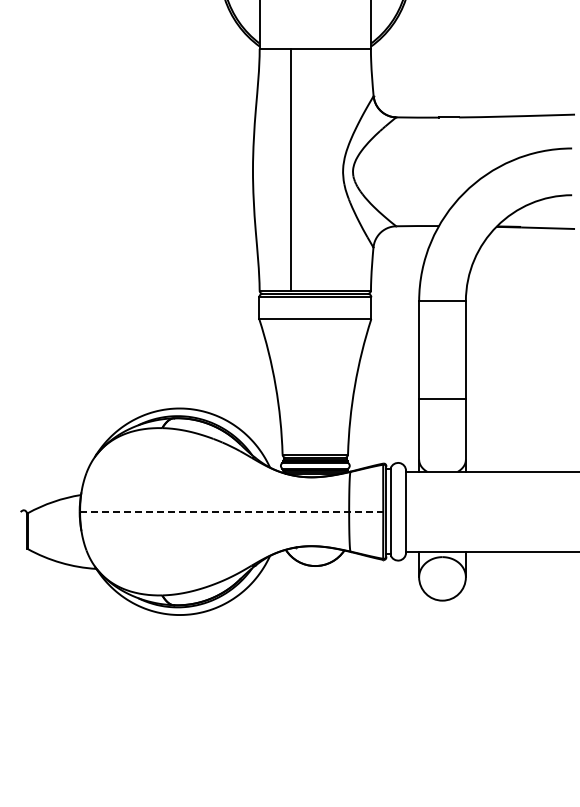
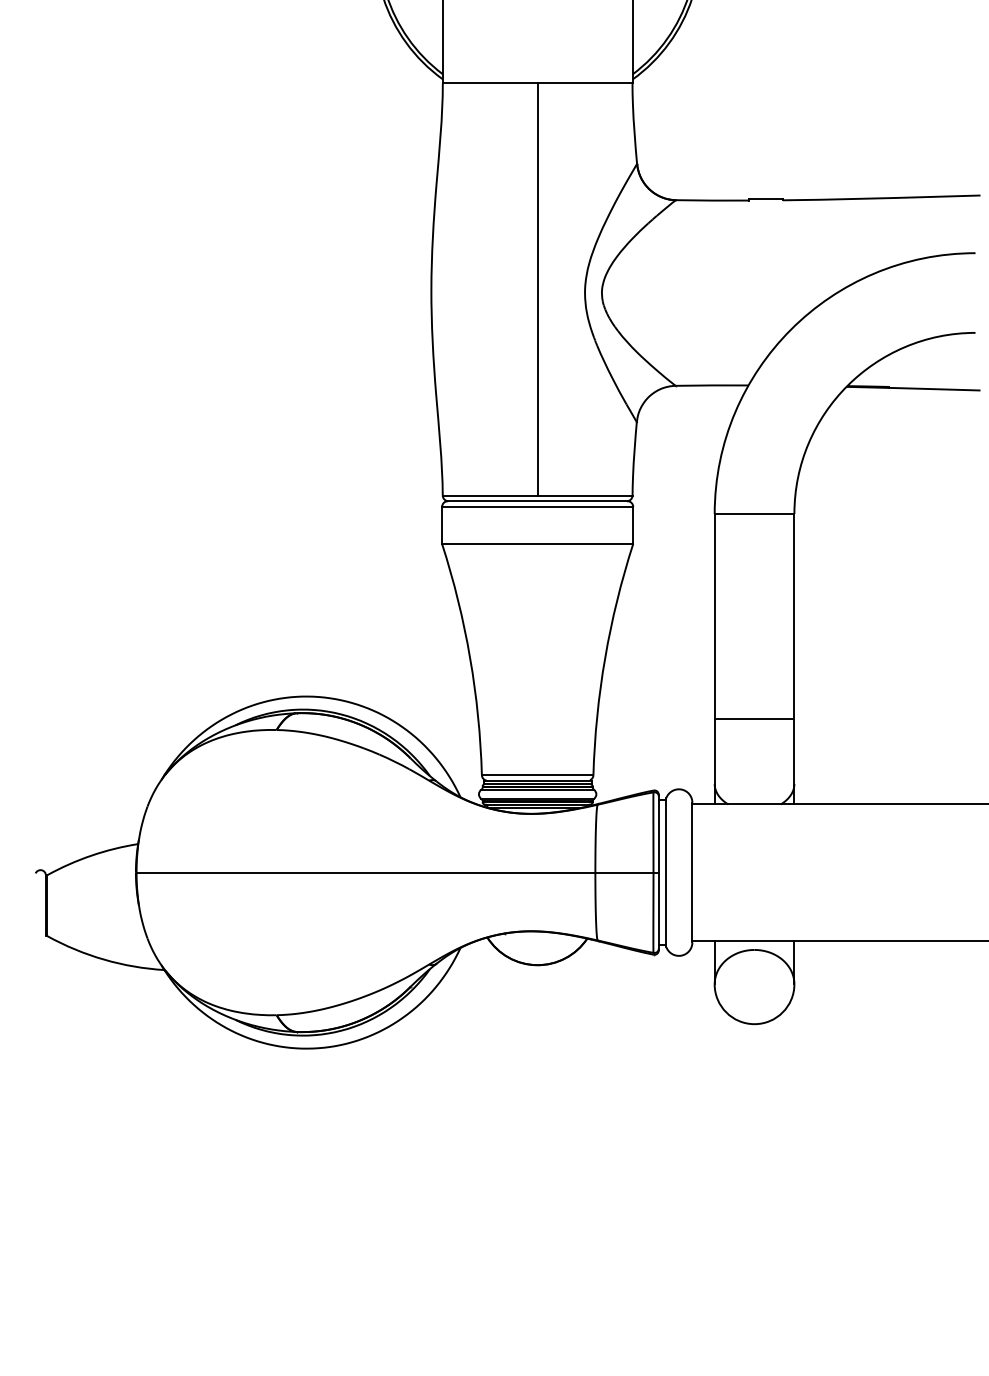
line: (291, 169) -> (537, 289), moved
line: (442, 398) -> (754, 718), moved
line: (233, 511) -> (398, 872), dashed -> solid

